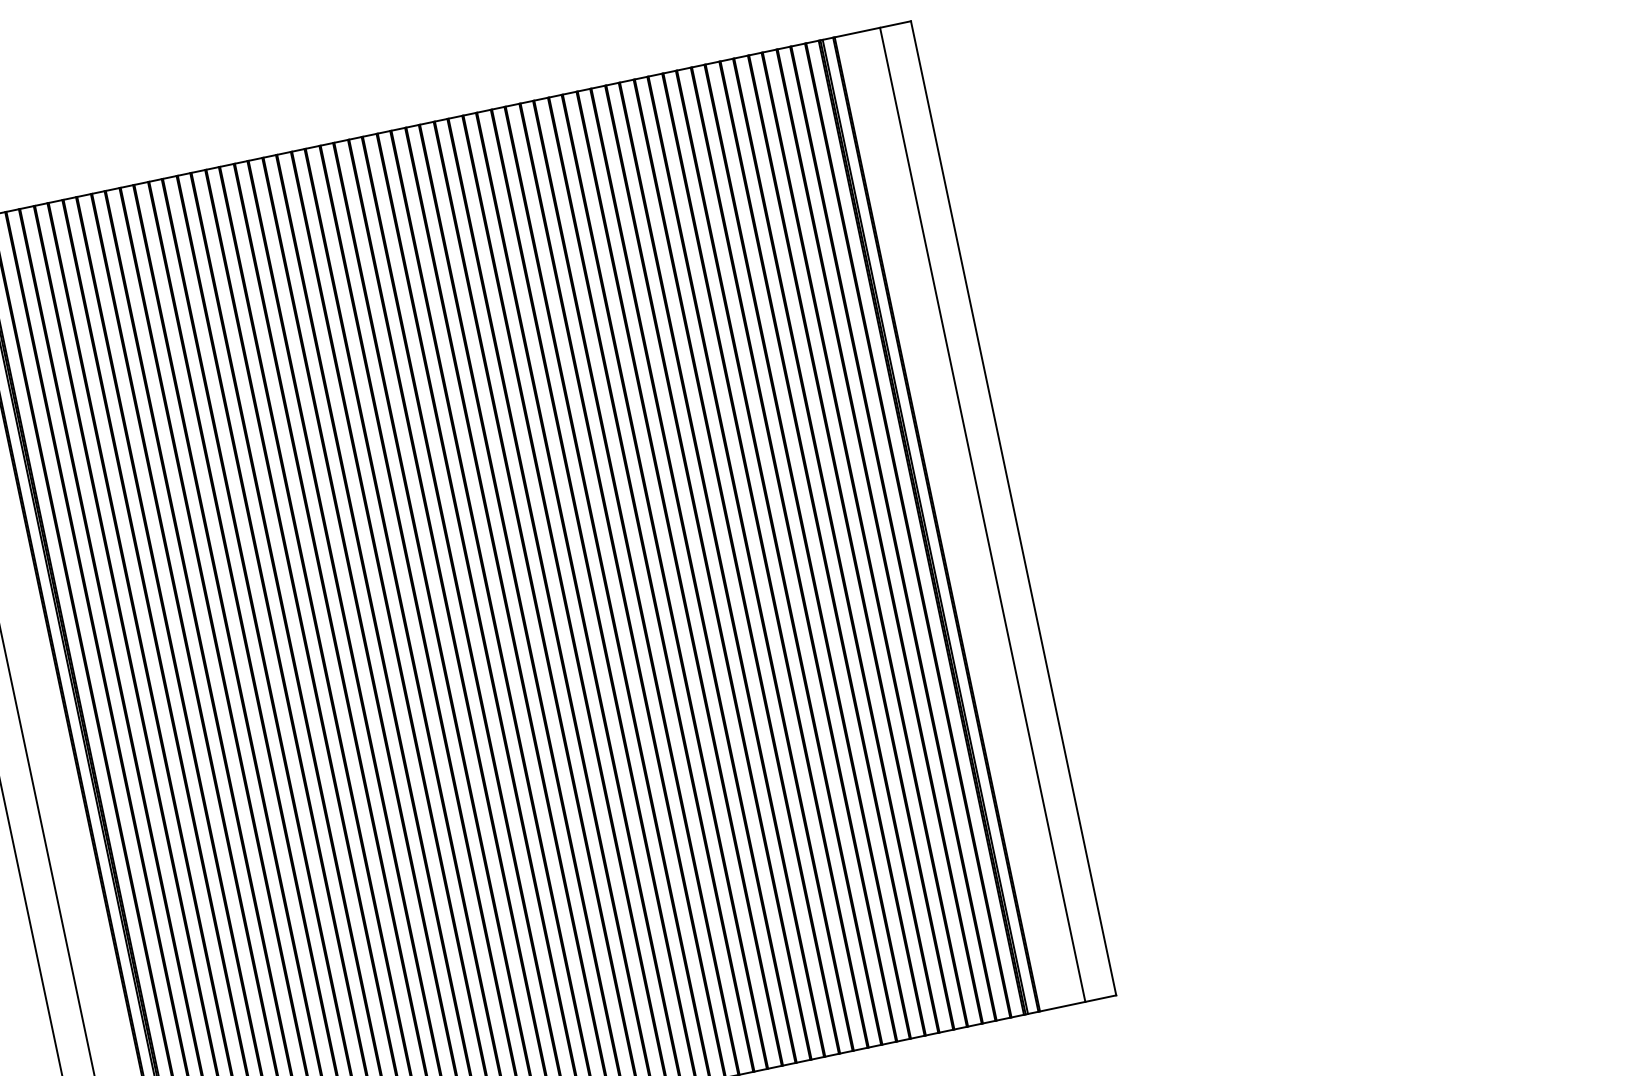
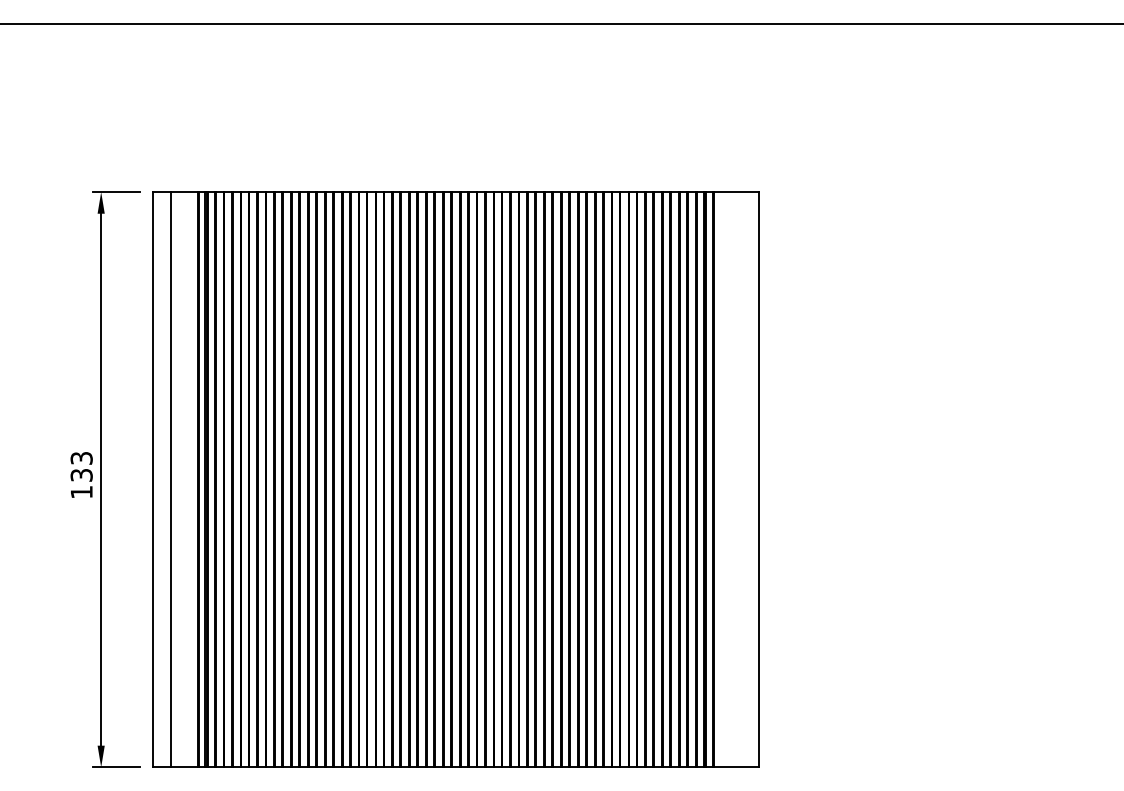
line: (982, 514) -> (740, 479), removed

